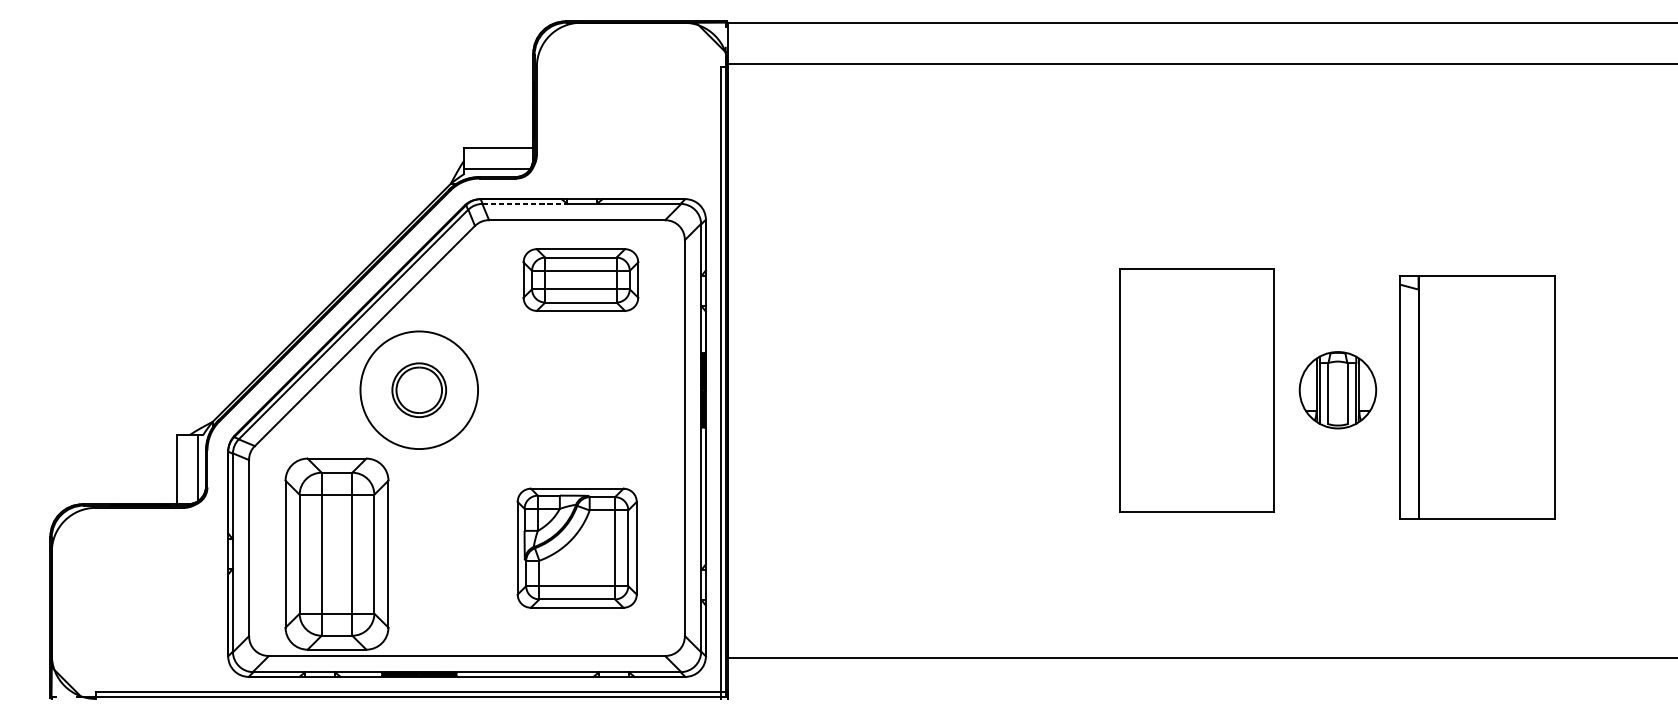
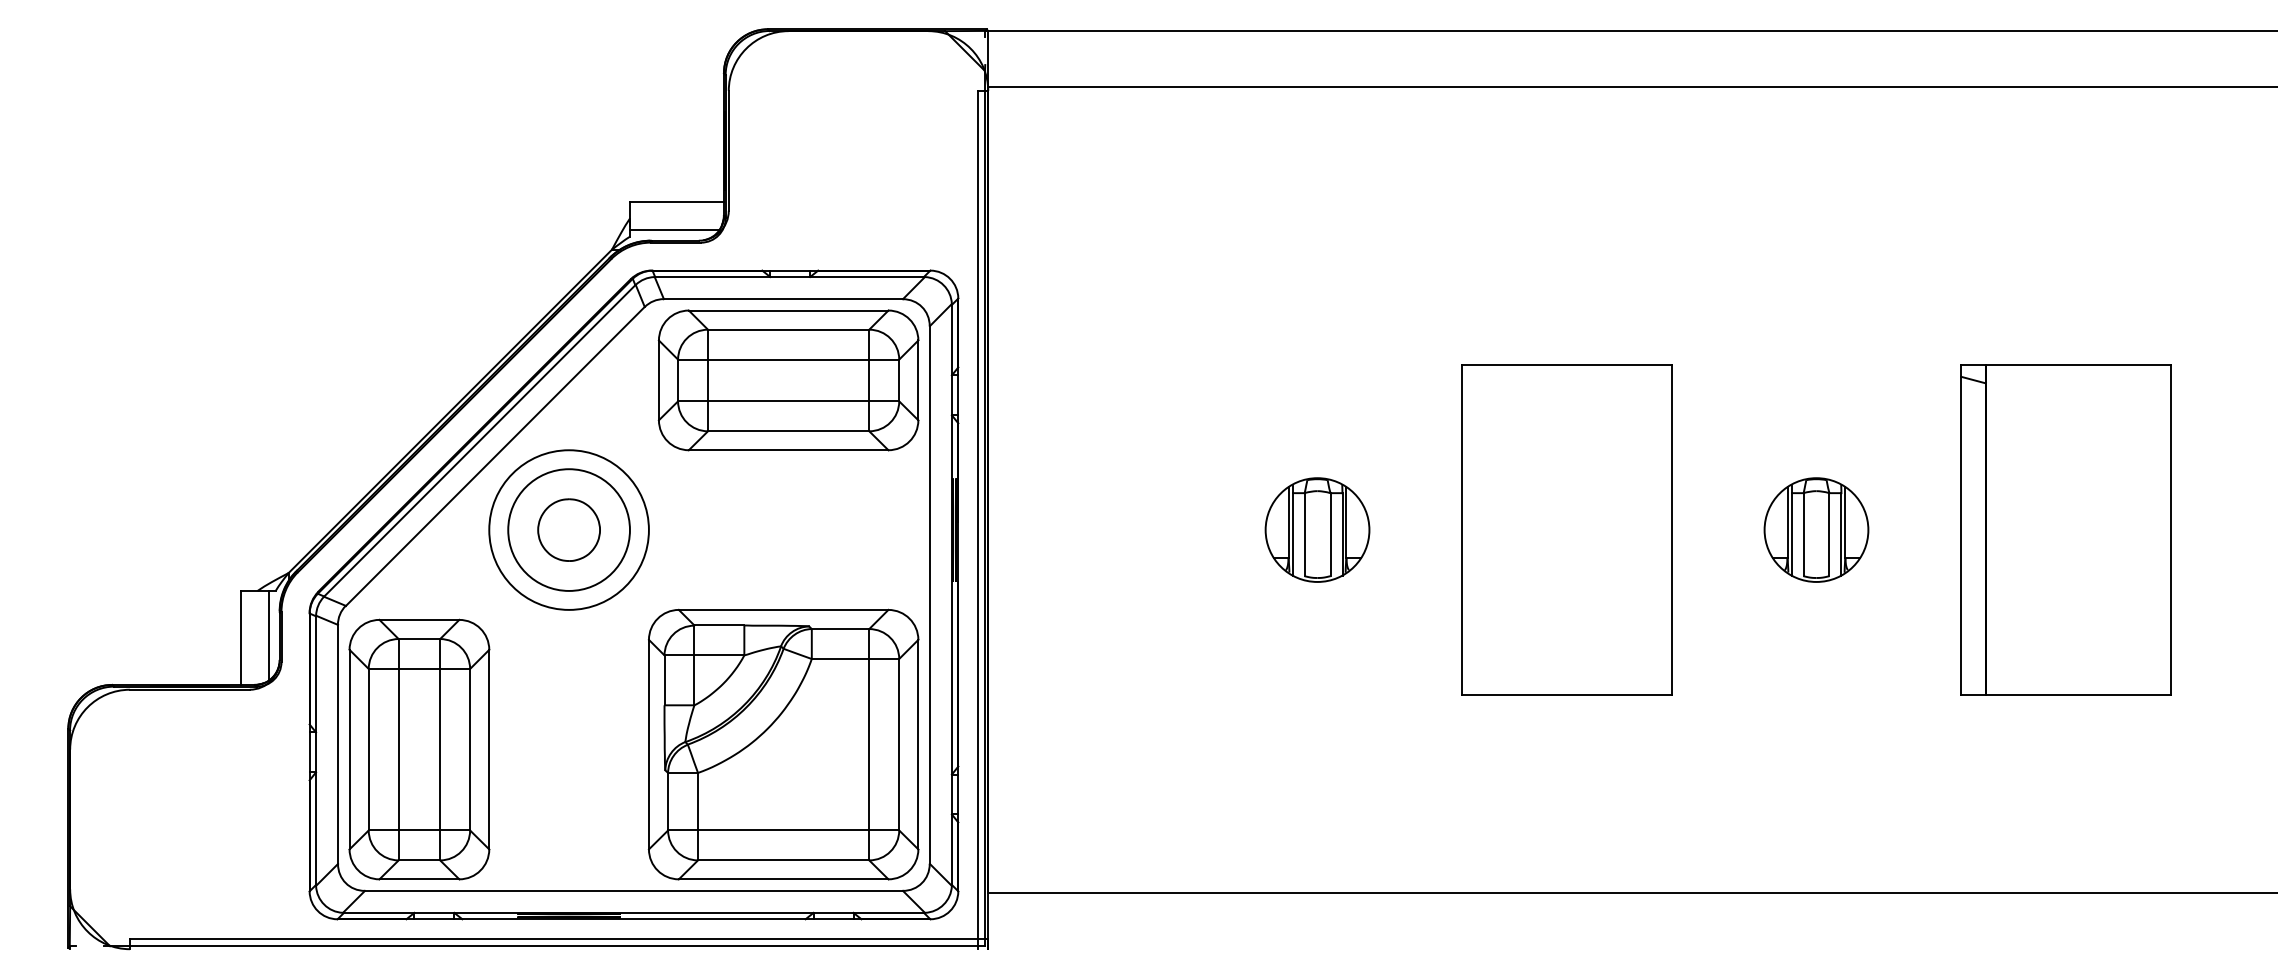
line: (524, 204) -> (712, 277), dashed -> solid
part: (580, 280) -> (788, 380), size x1.67
circle: (418, 389) -> (568, 529), size x1.67
part: (970, 389) -> (1317, 529), added
part: (1196, 389) -> (1566, 529), moved
part: (1477, 397) -> (2065, 529), moved
part: (577, 548) -> (783, 744), size x1.67
part: (337, 554) -> (419, 749), moved

